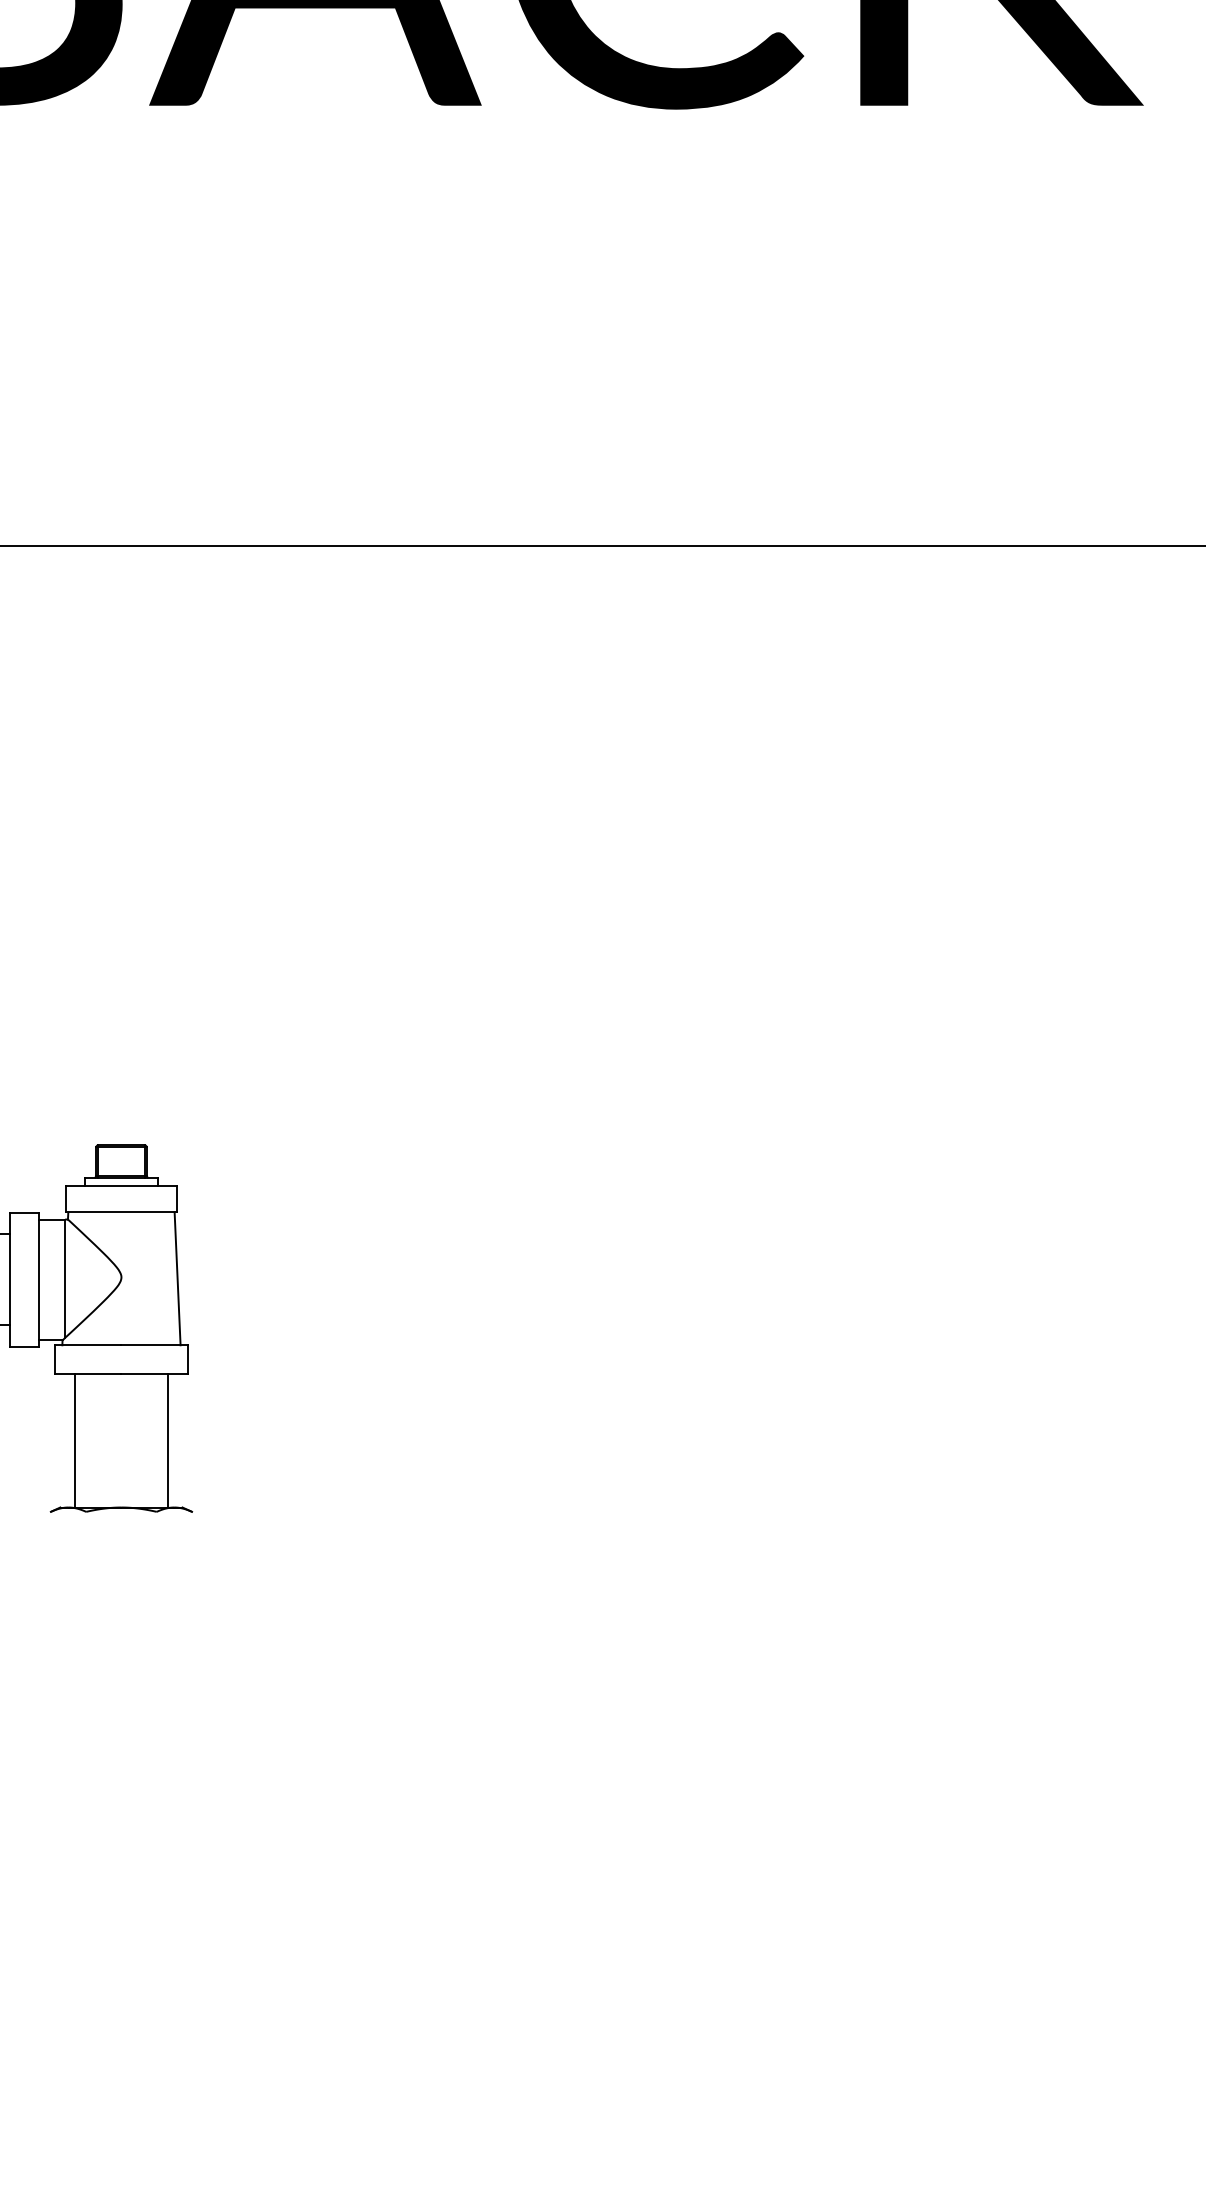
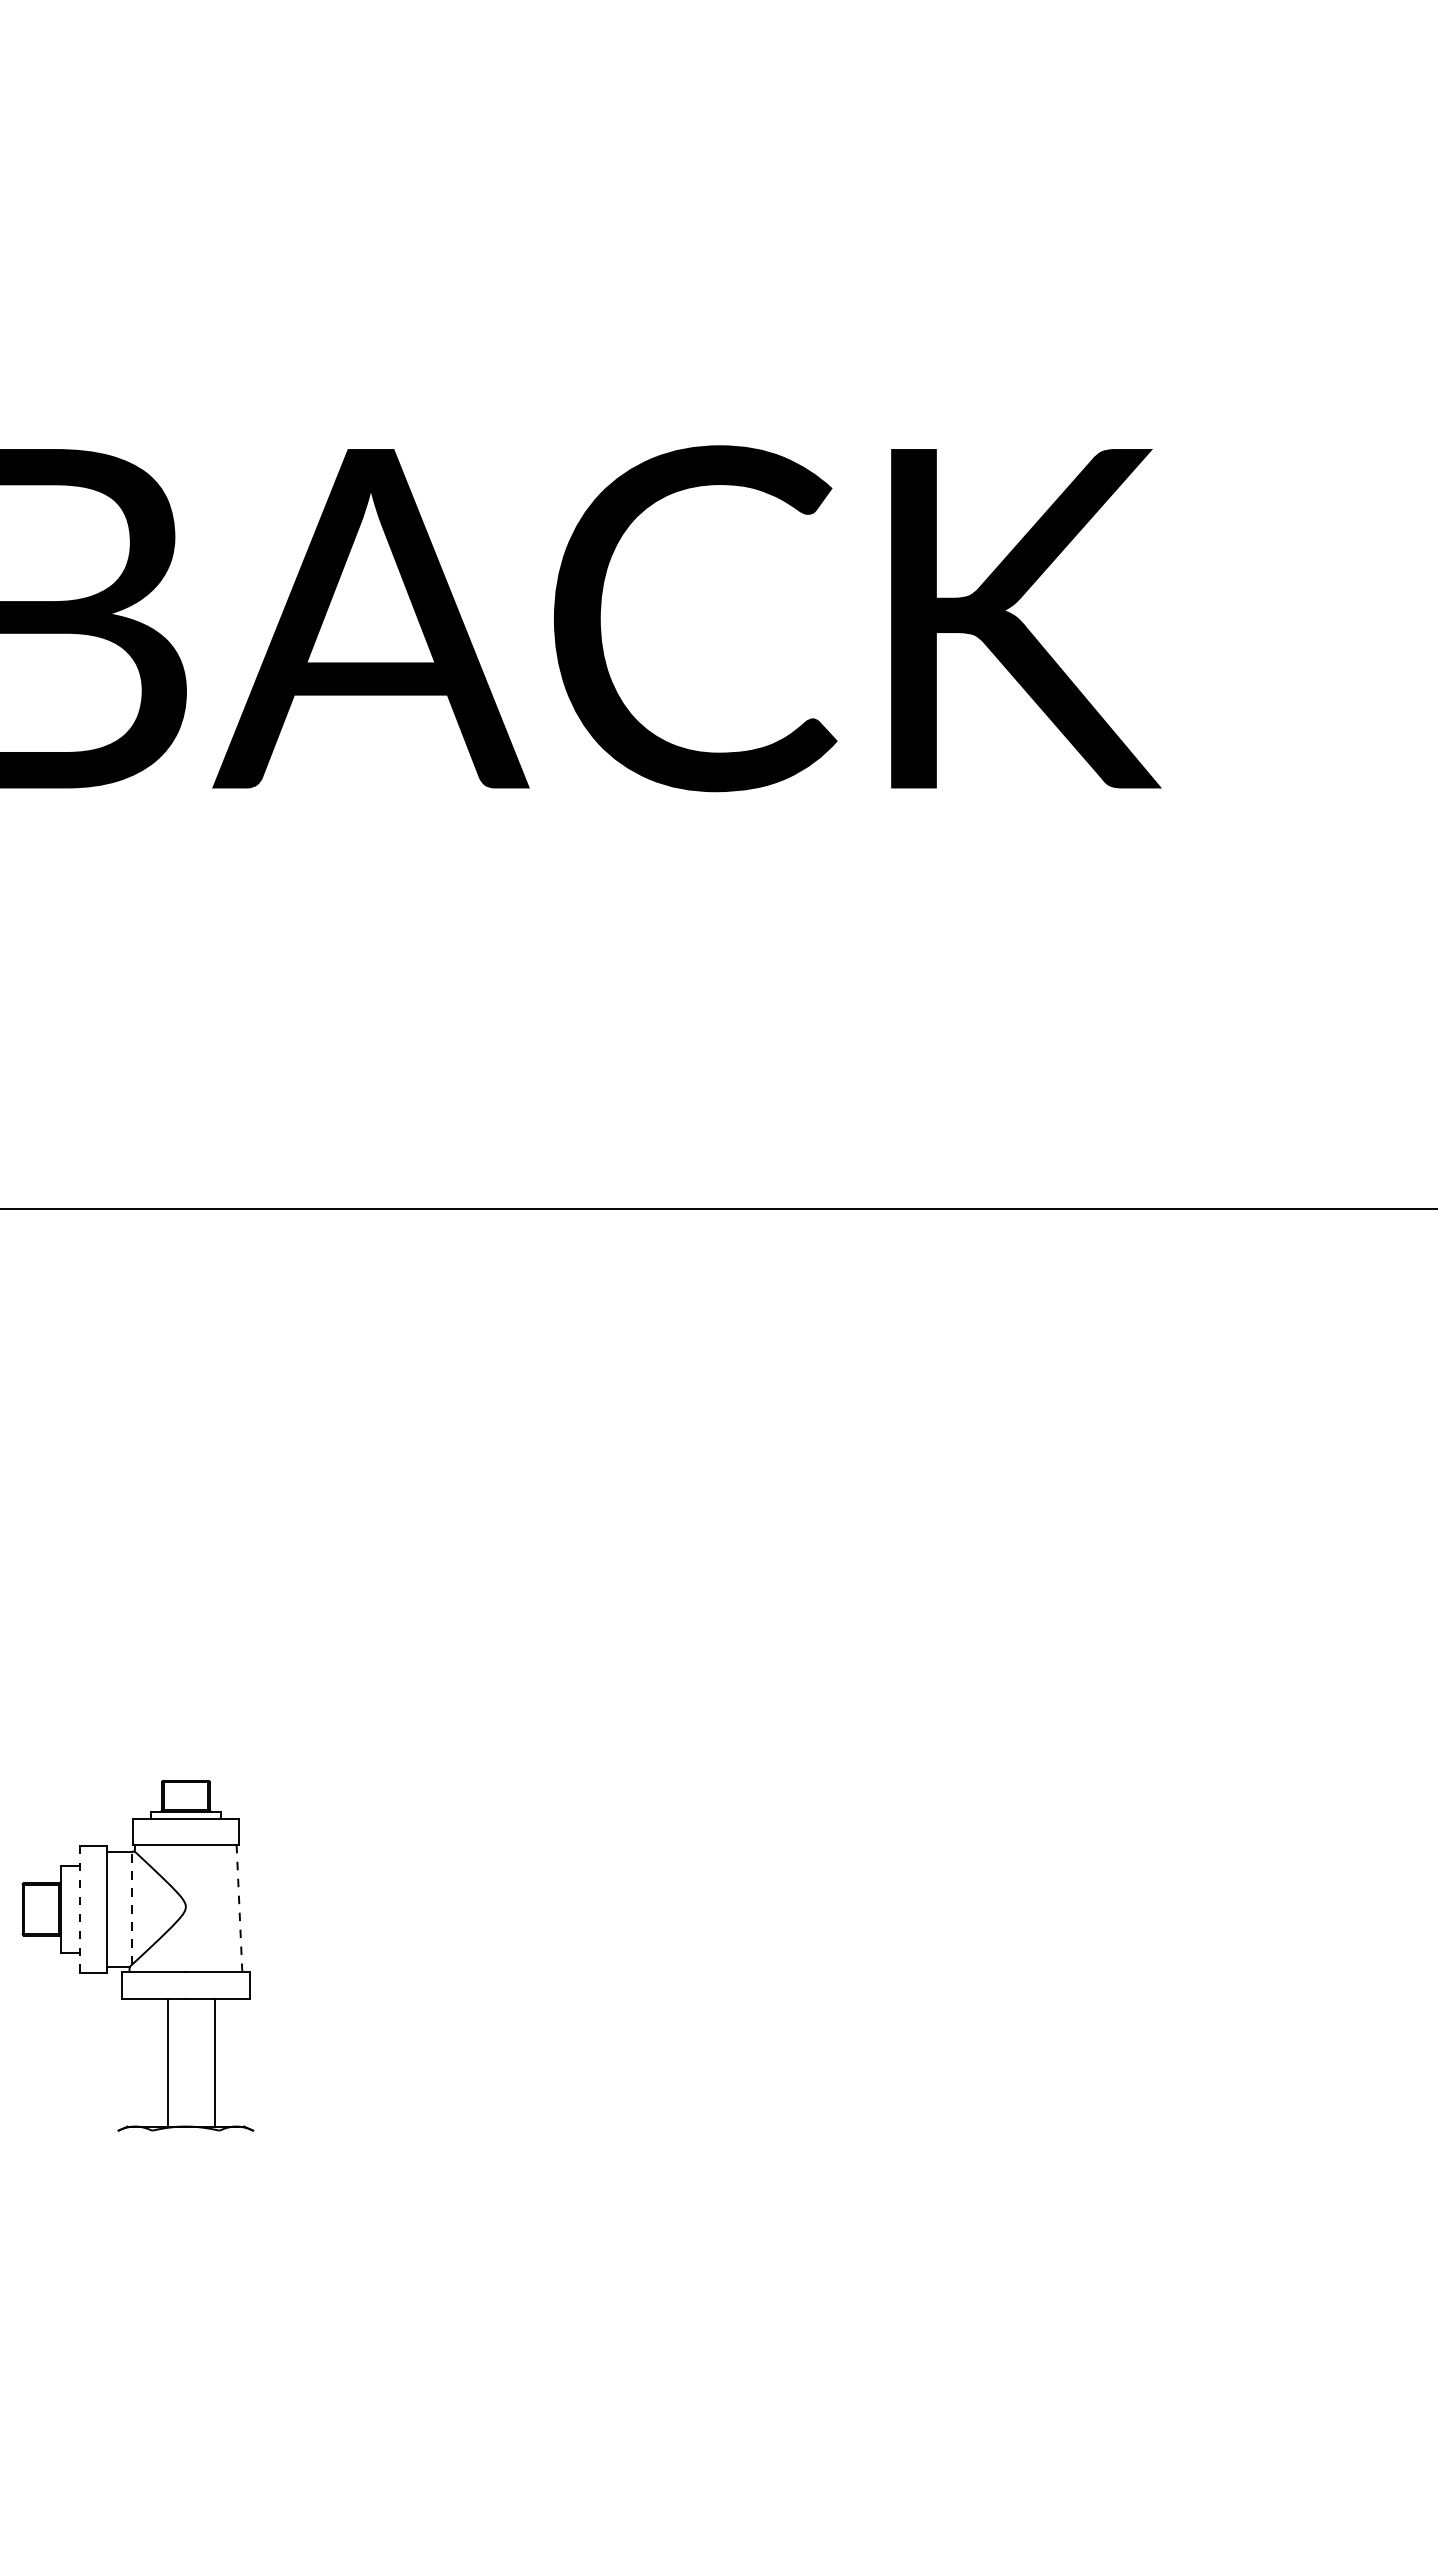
line: (65, 1278) -> (132, 1907), solid -> dashed
line: (177, 1279) -> (239, 1908), solid -> dashed
line: (10, 1280) -> (79, 1909), solid -> dashed
line: (74, 1440) -> (215, 2062), moved
line: (168, 1440) -> (168, 2062), moved

